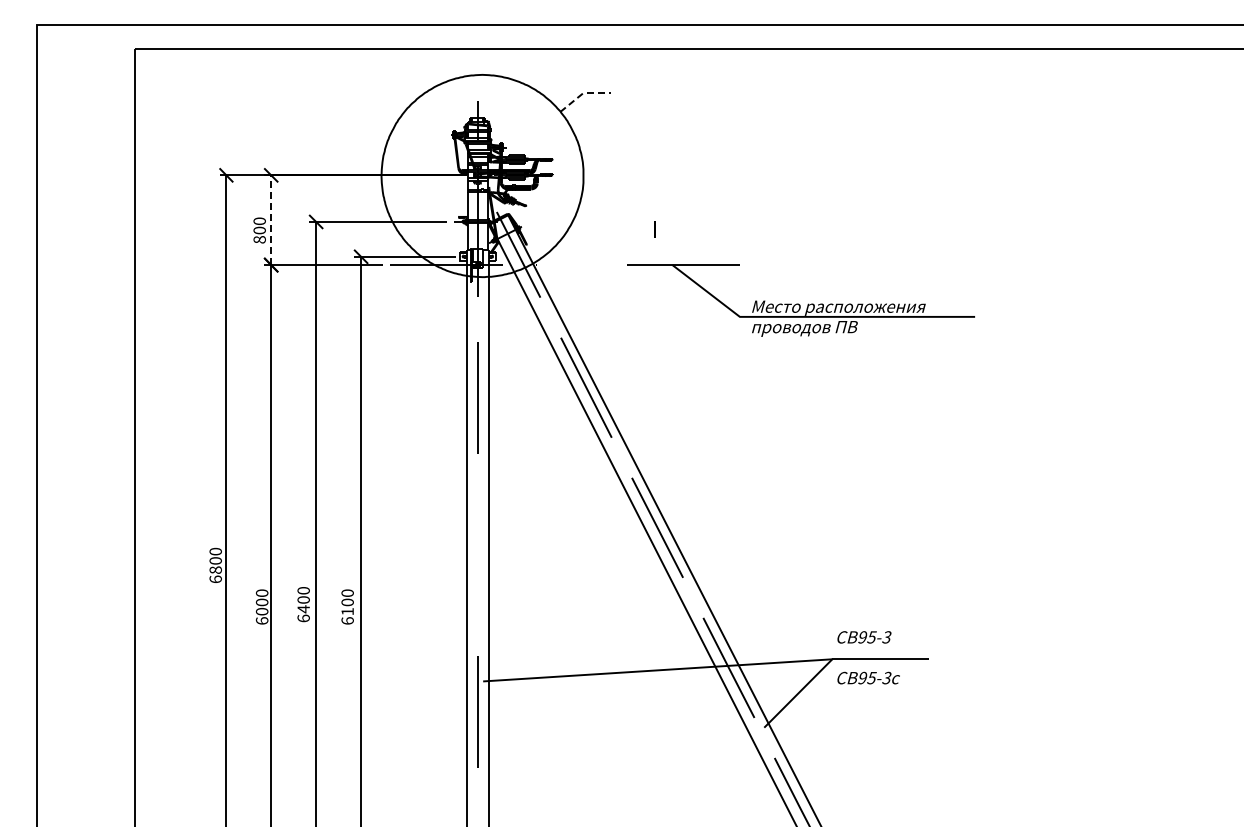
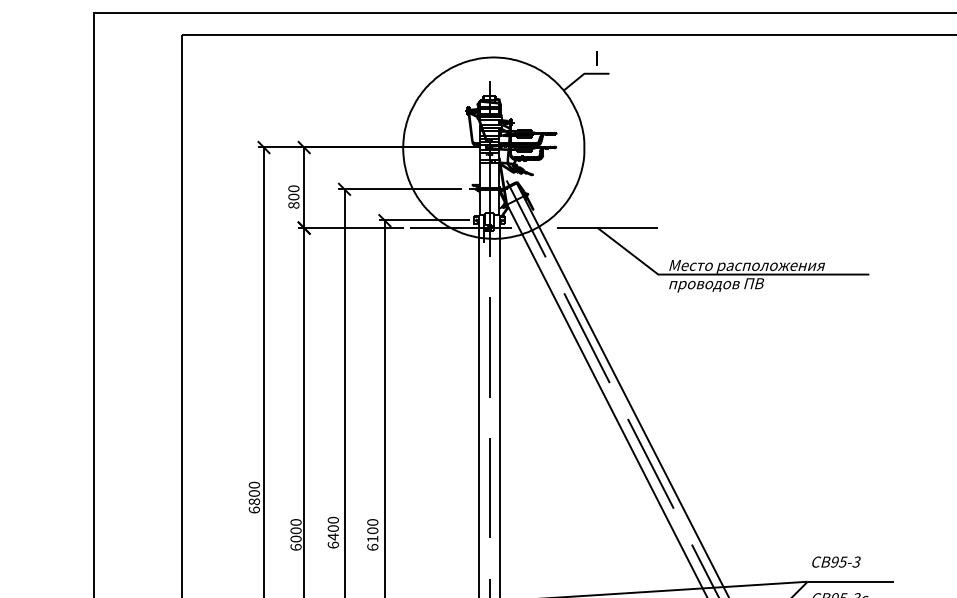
line: (583, 93) -> (584, 74), dashed -> solid
line: (271, 220) -> (304, 188), dashed -> solid
line: (654, 229) -> (596, 58), moved
part: (800, 300) -> (712, 259), moved
line: (477, 554) -> (489, 487), added

